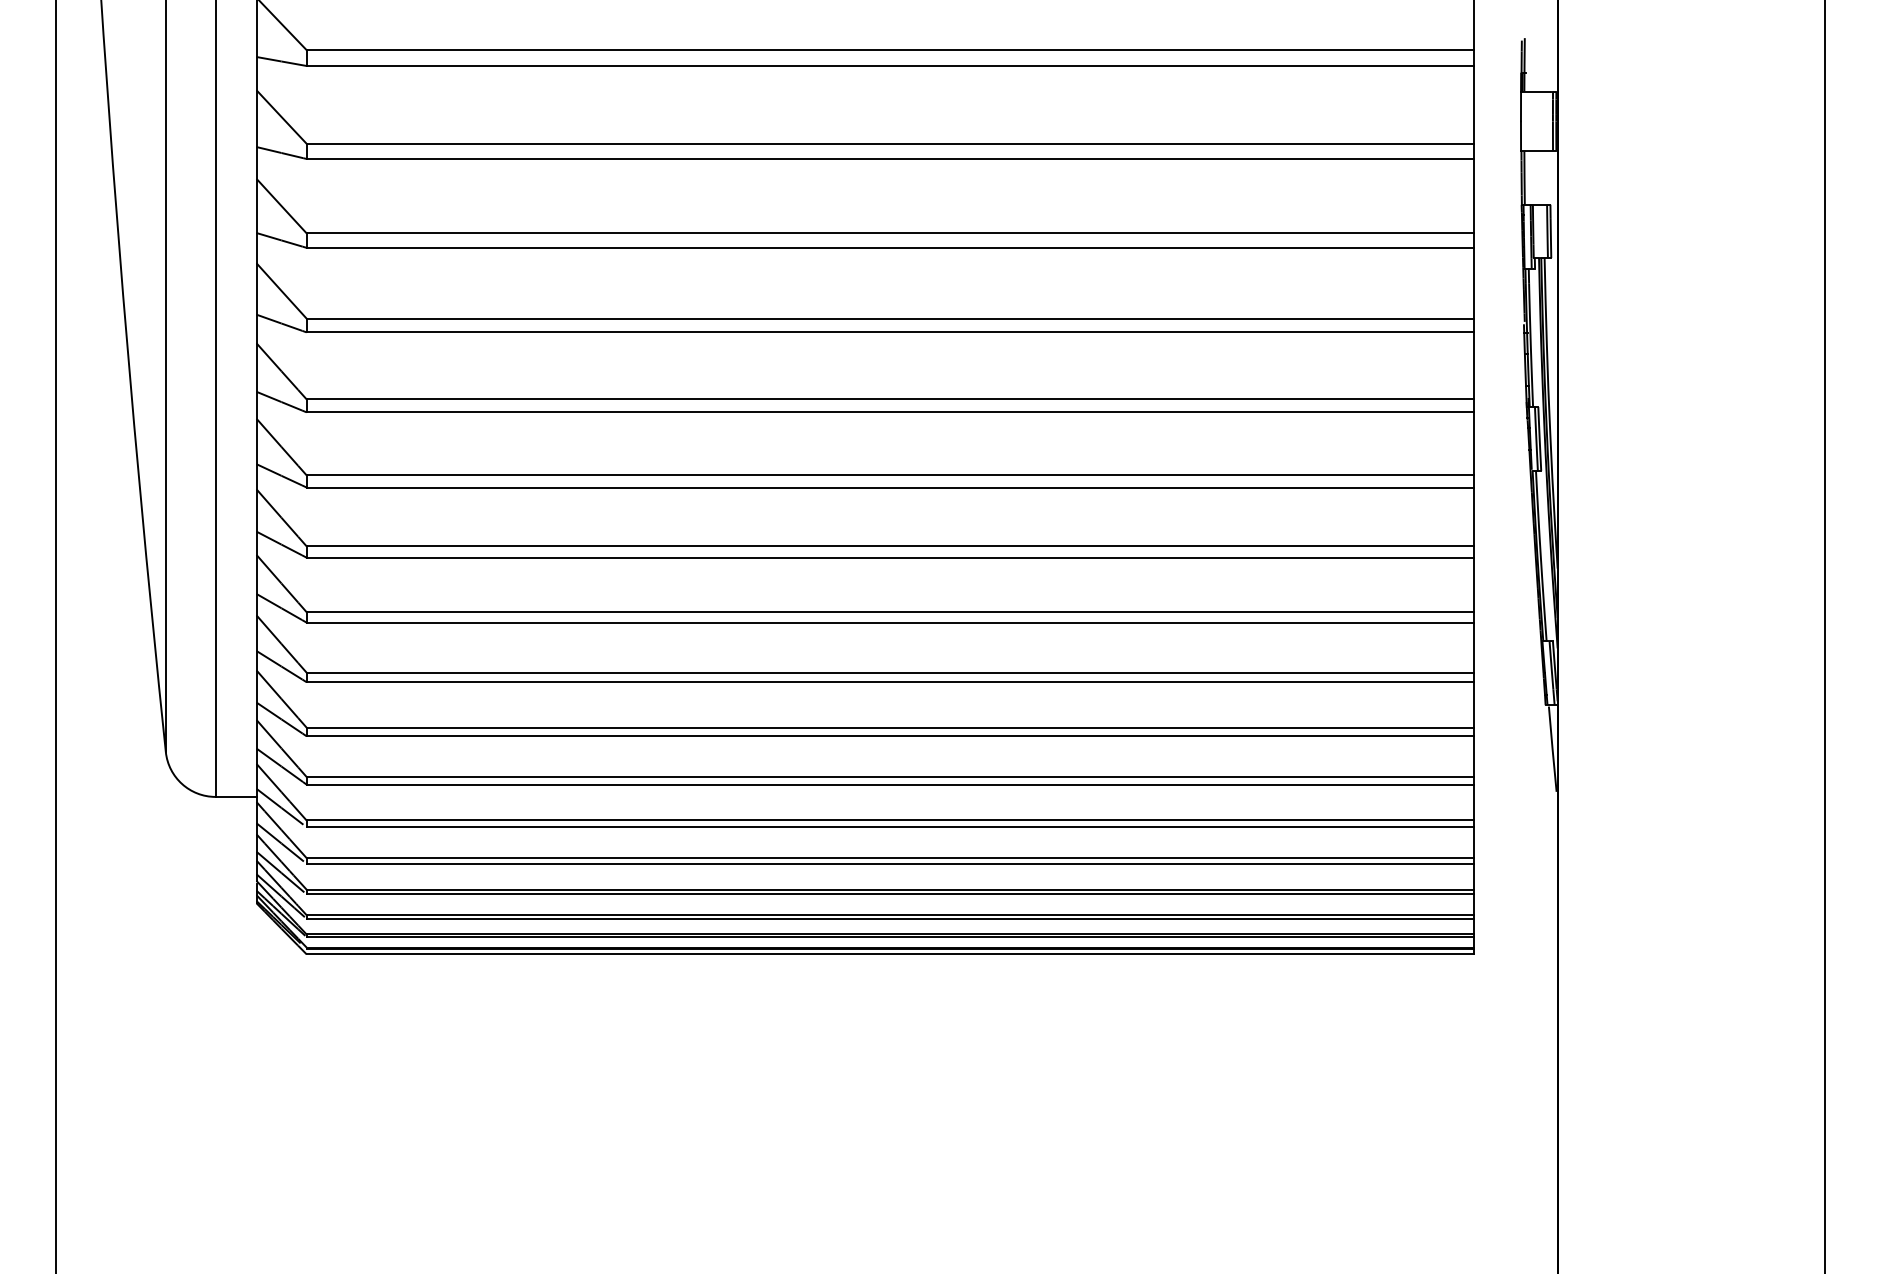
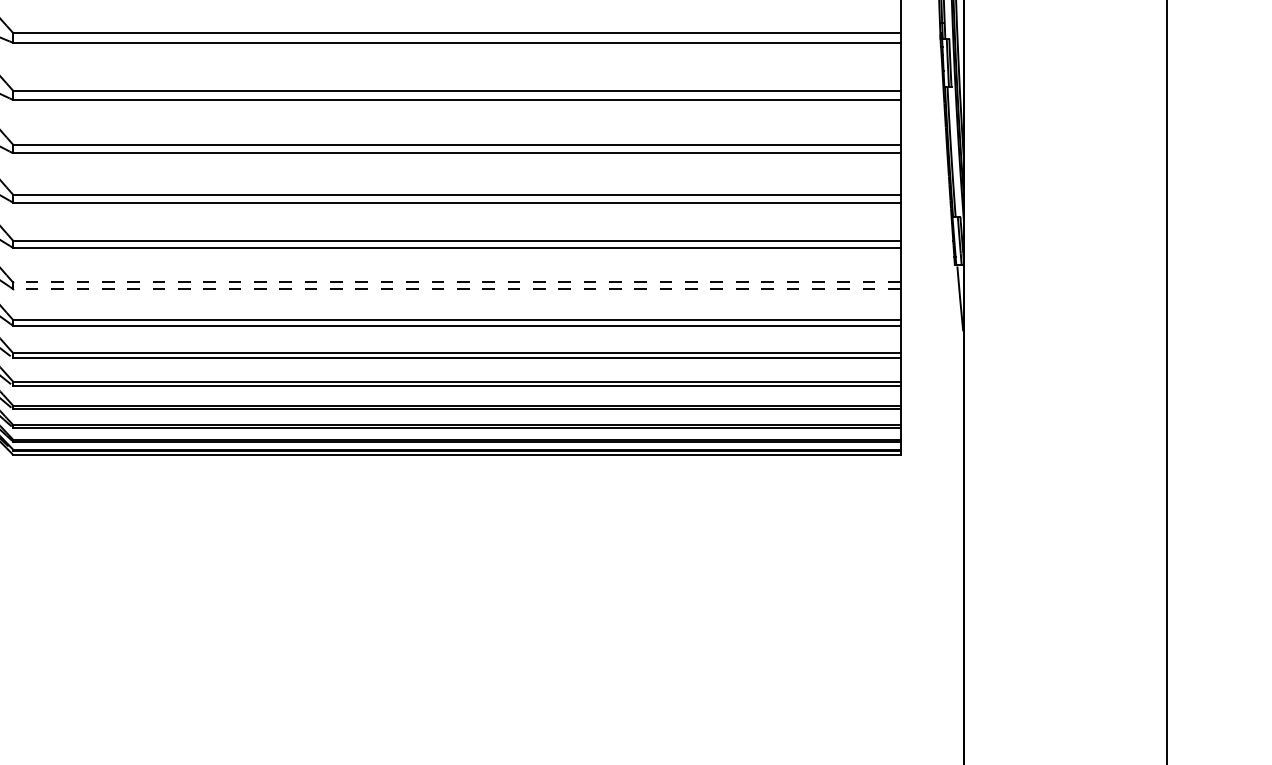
line: (890, 727) -> (456, 282), solid -> dashed
line: (890, 736) -> (456, 289), solid -> dashed

